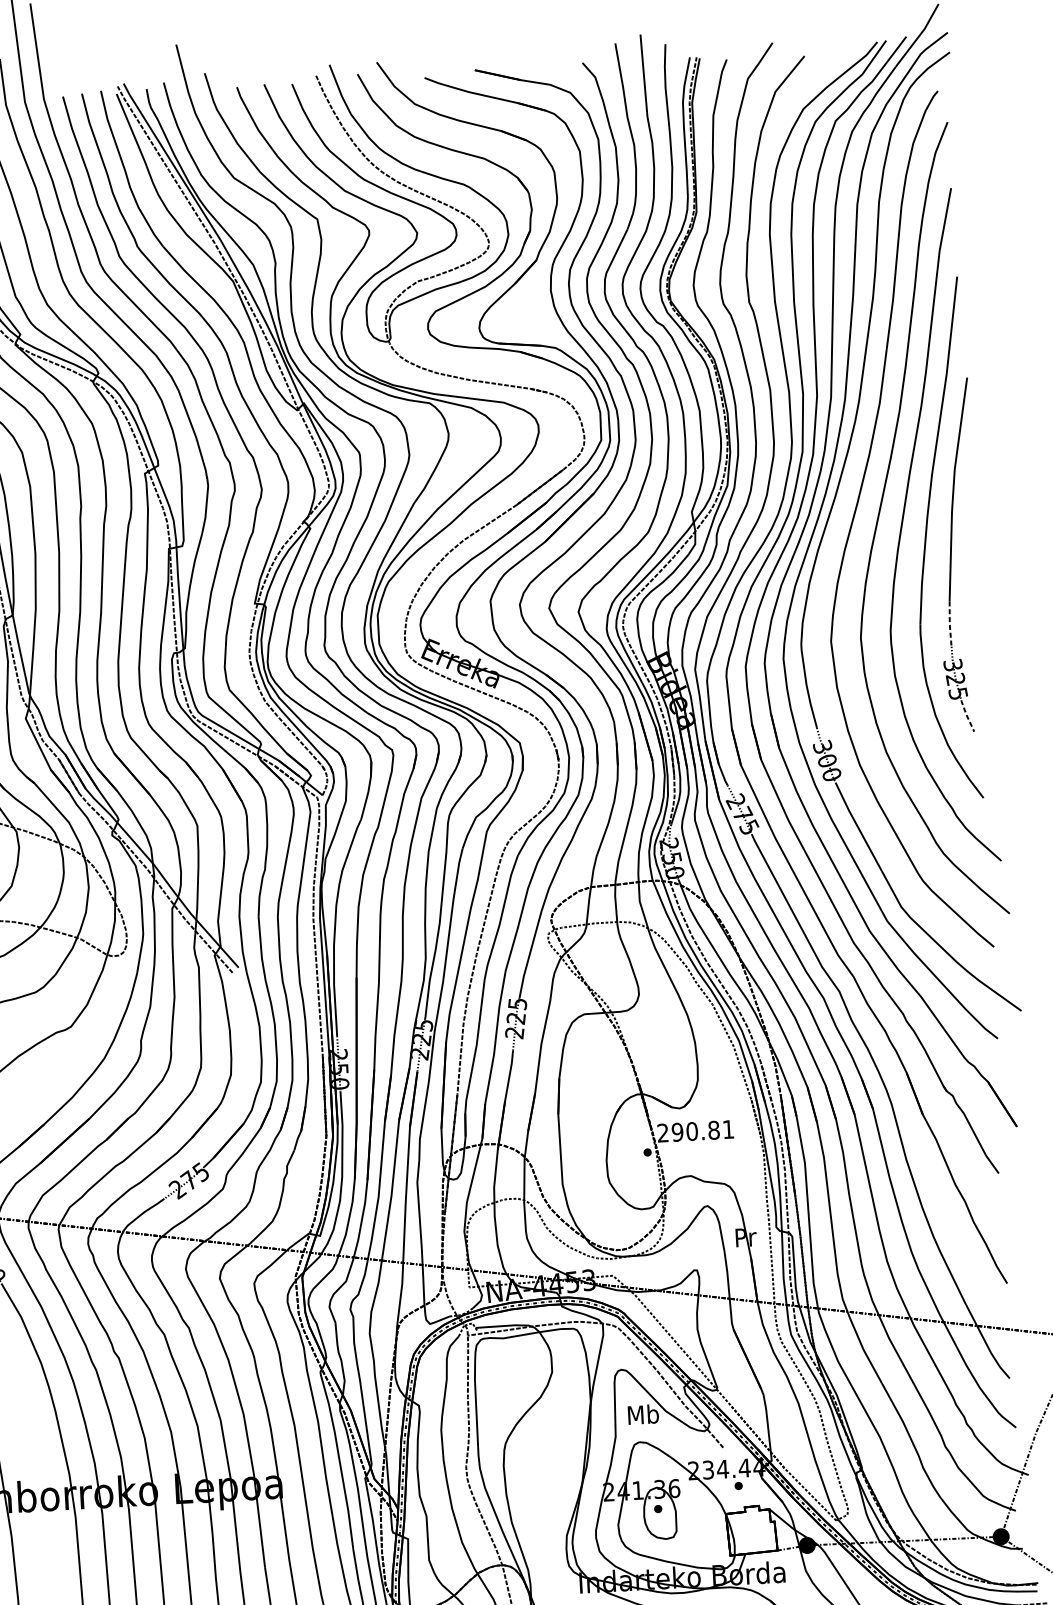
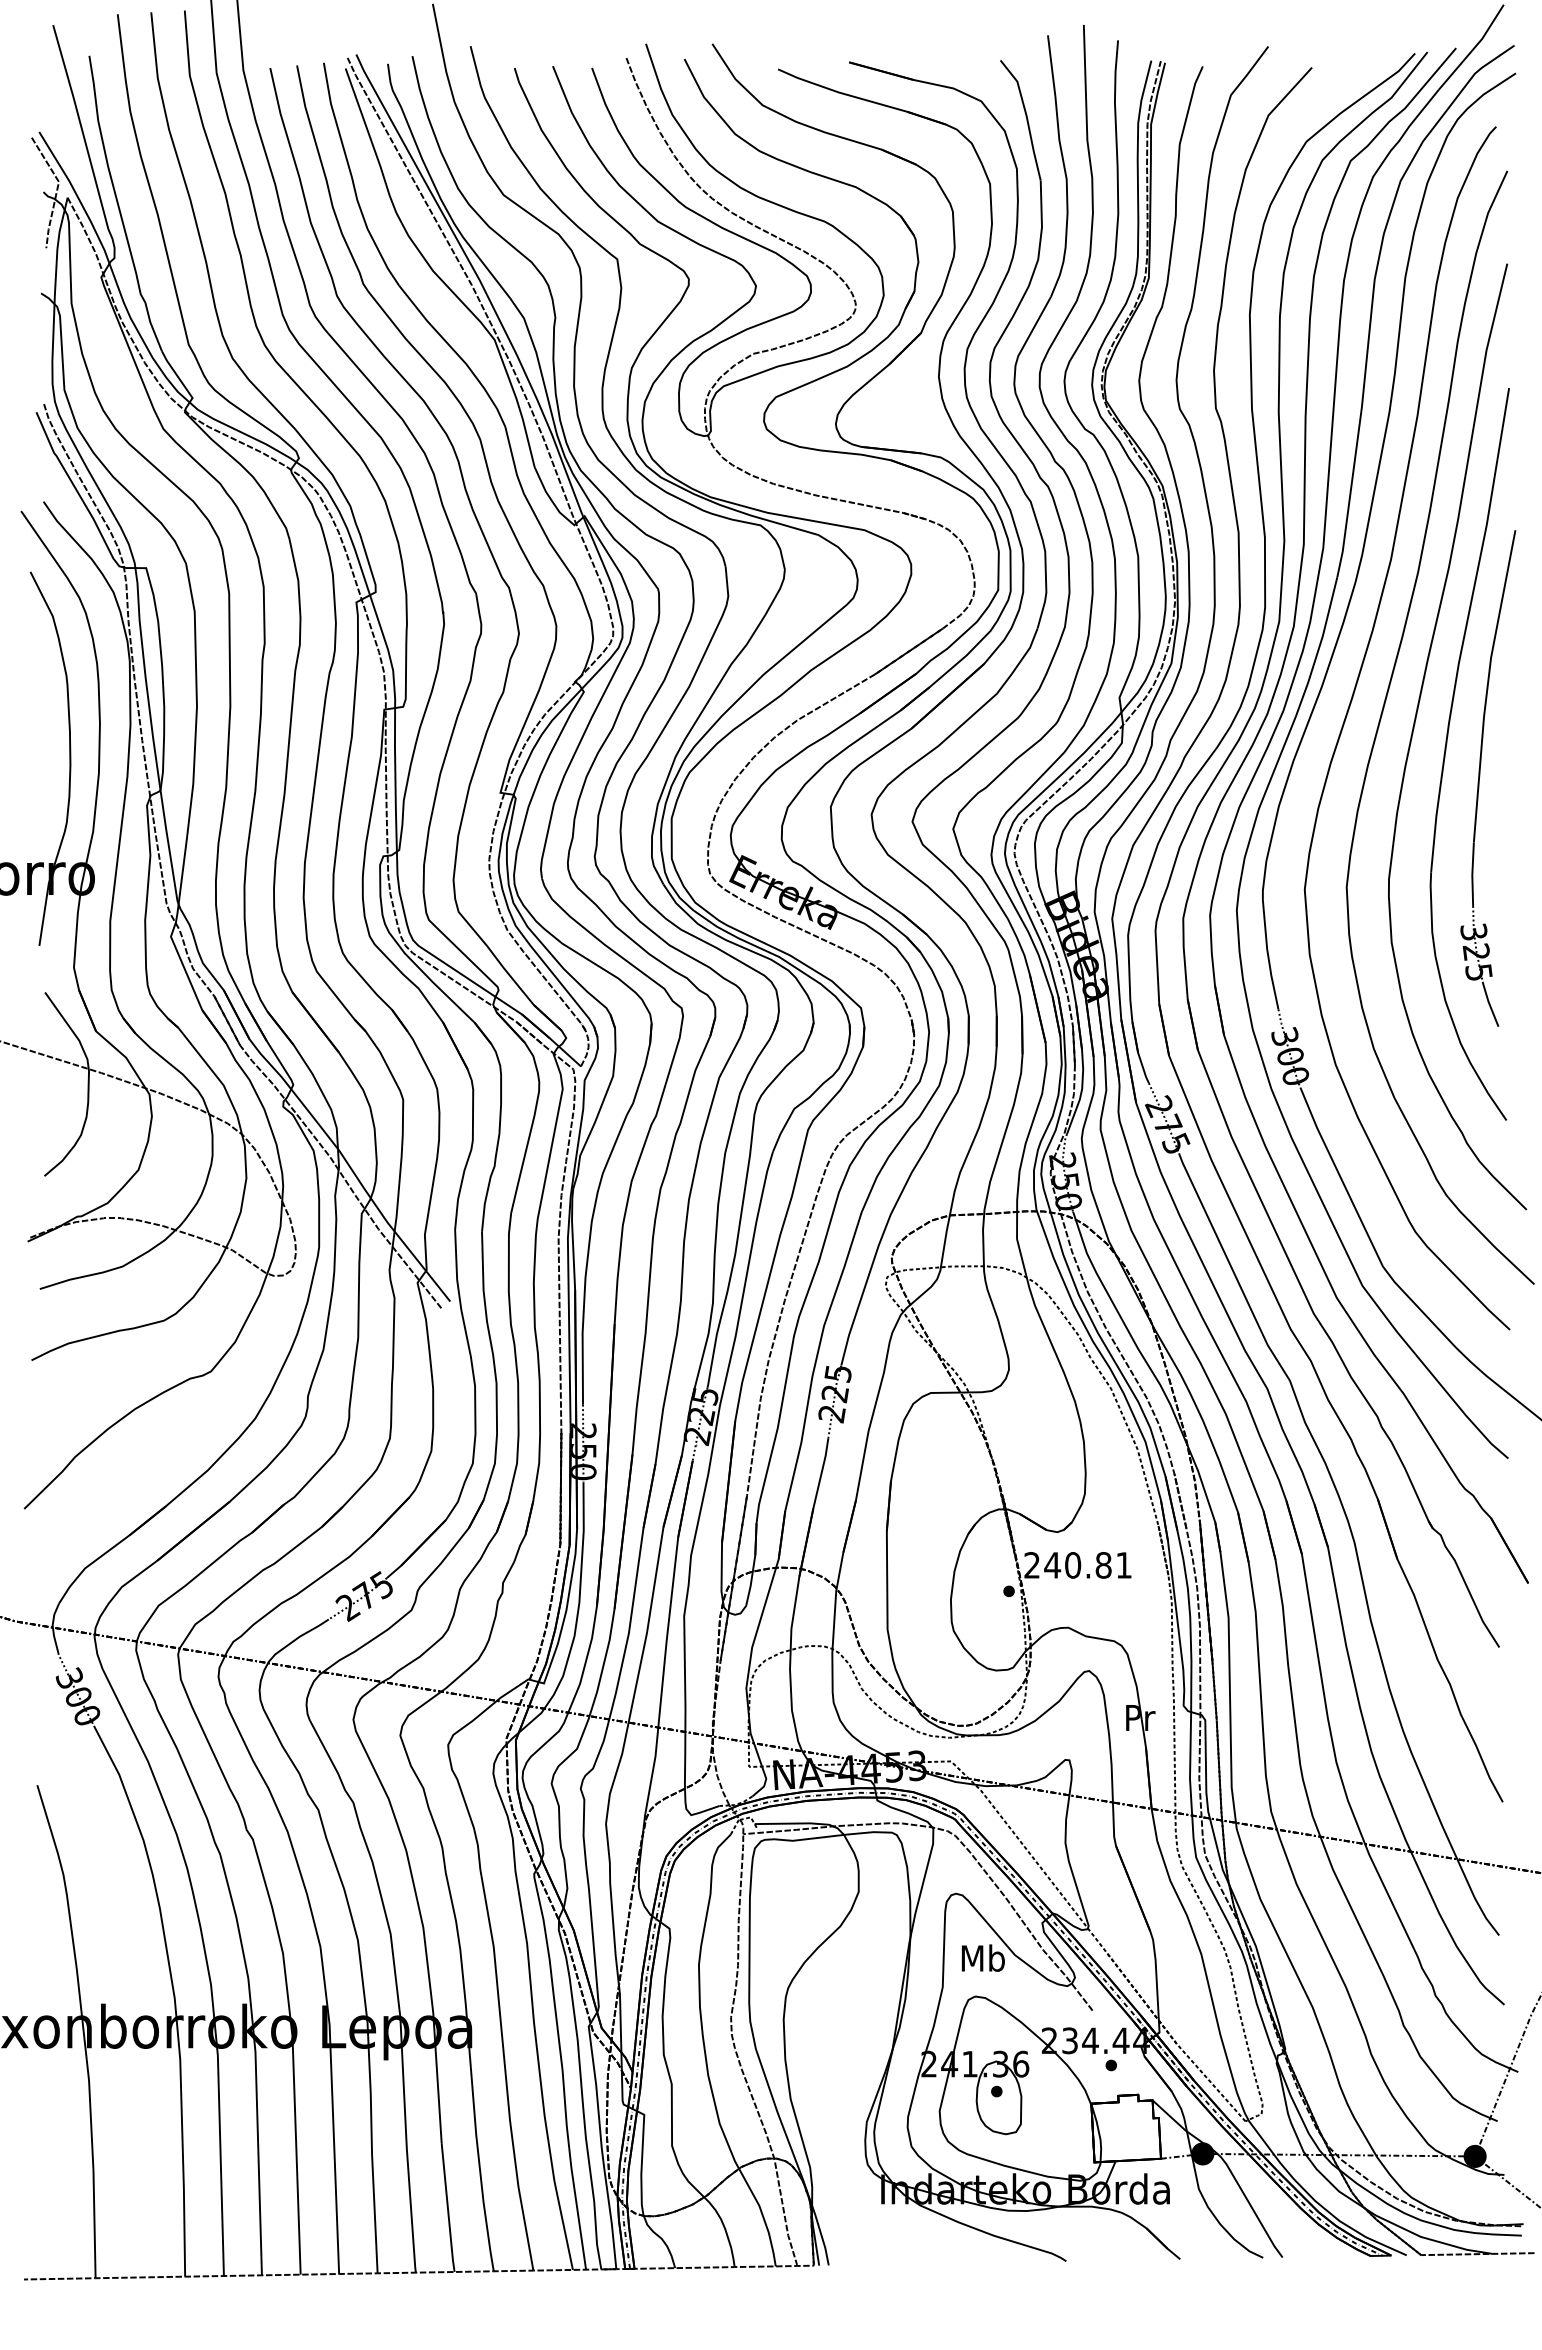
line: (949, 625) -> (1472, 875), dashed -> solid
line: (966, 715) -> (1489, 1003), dashed -> solid
text: (677, 1132) -> (1052, 1565), 290.81 -> 240.81

